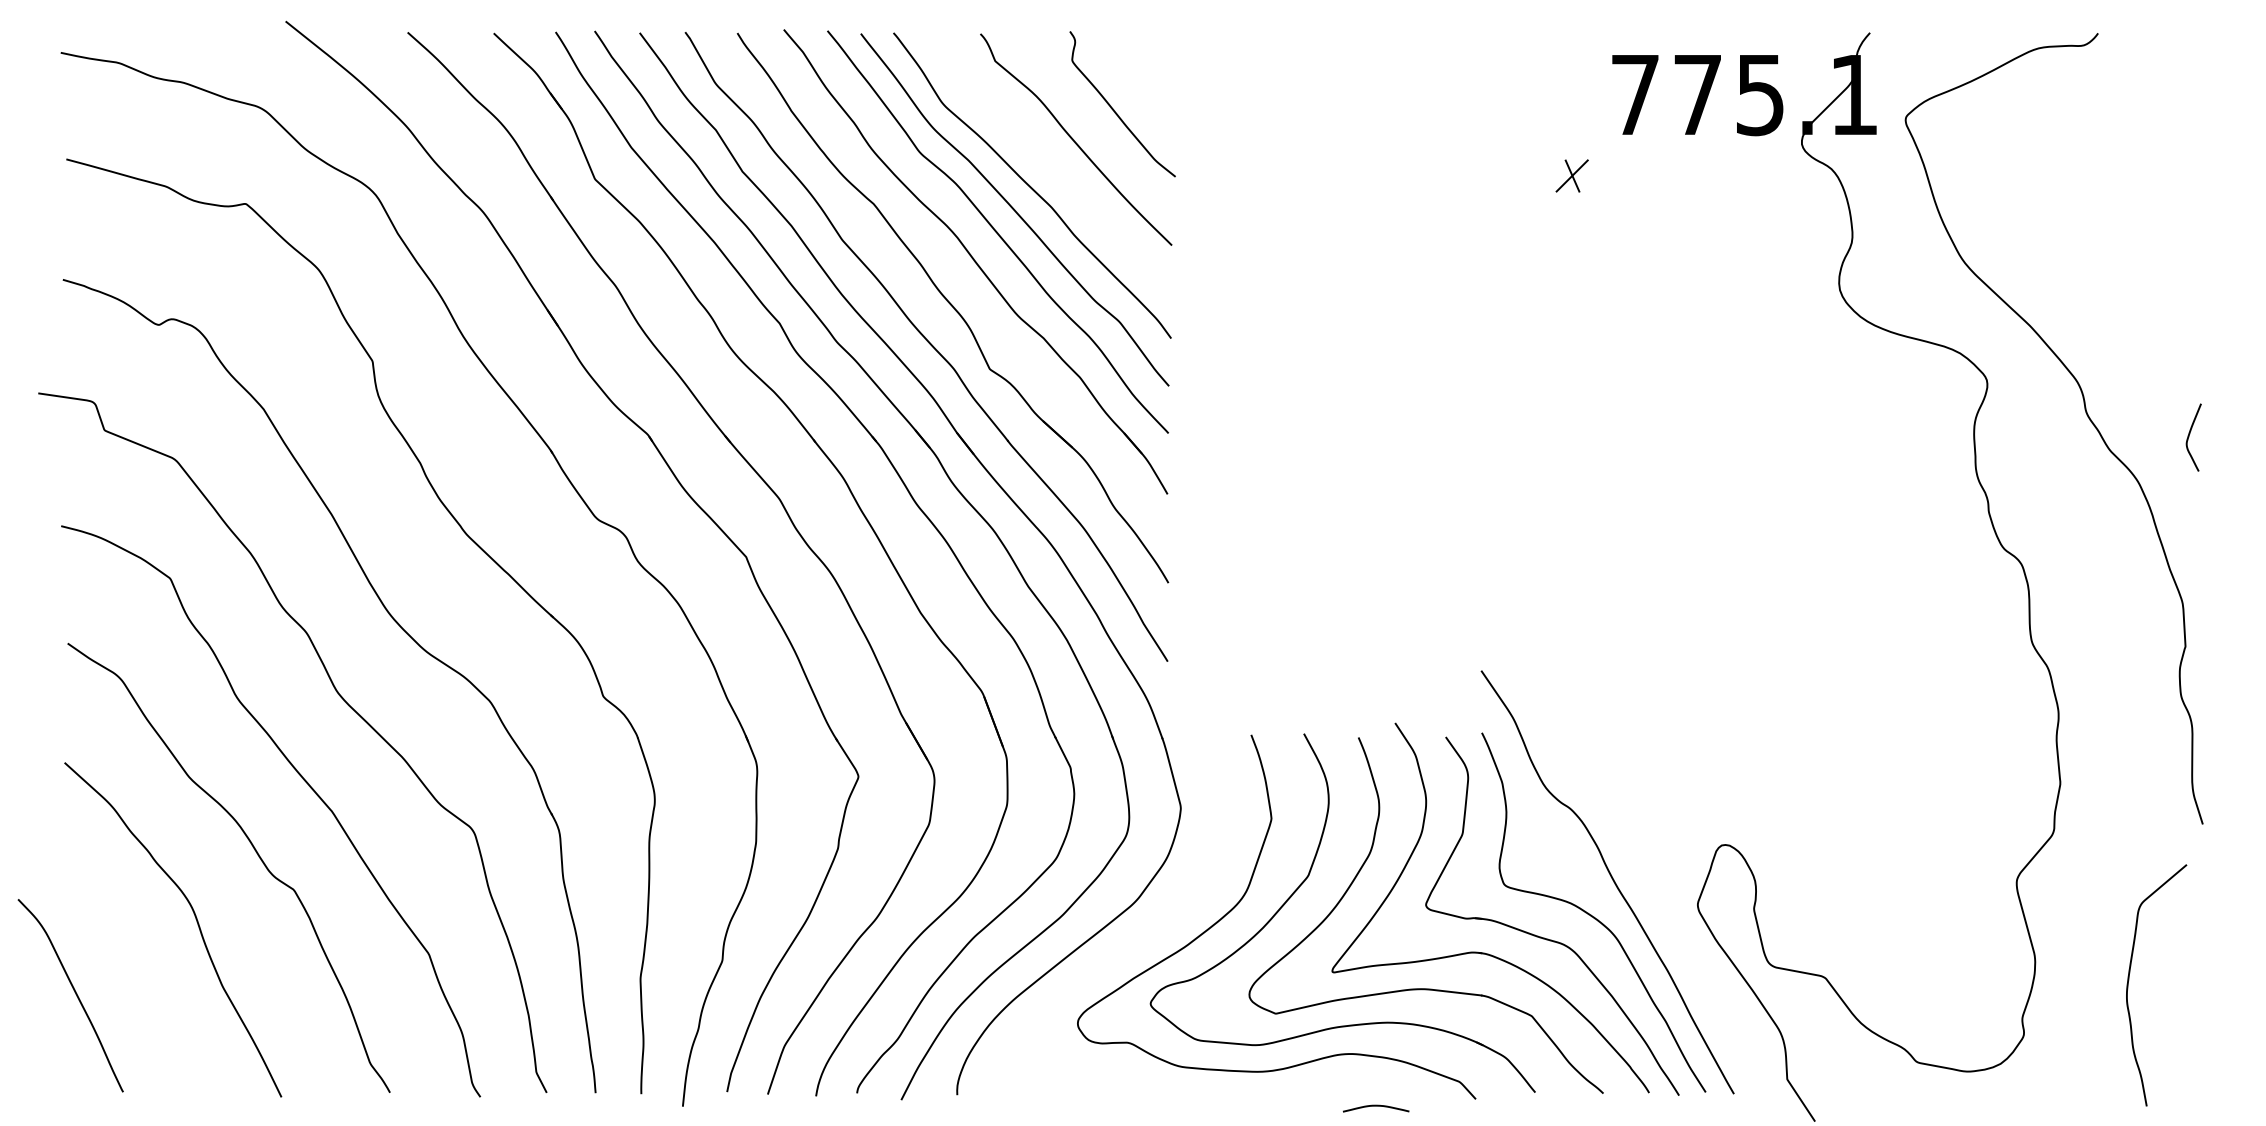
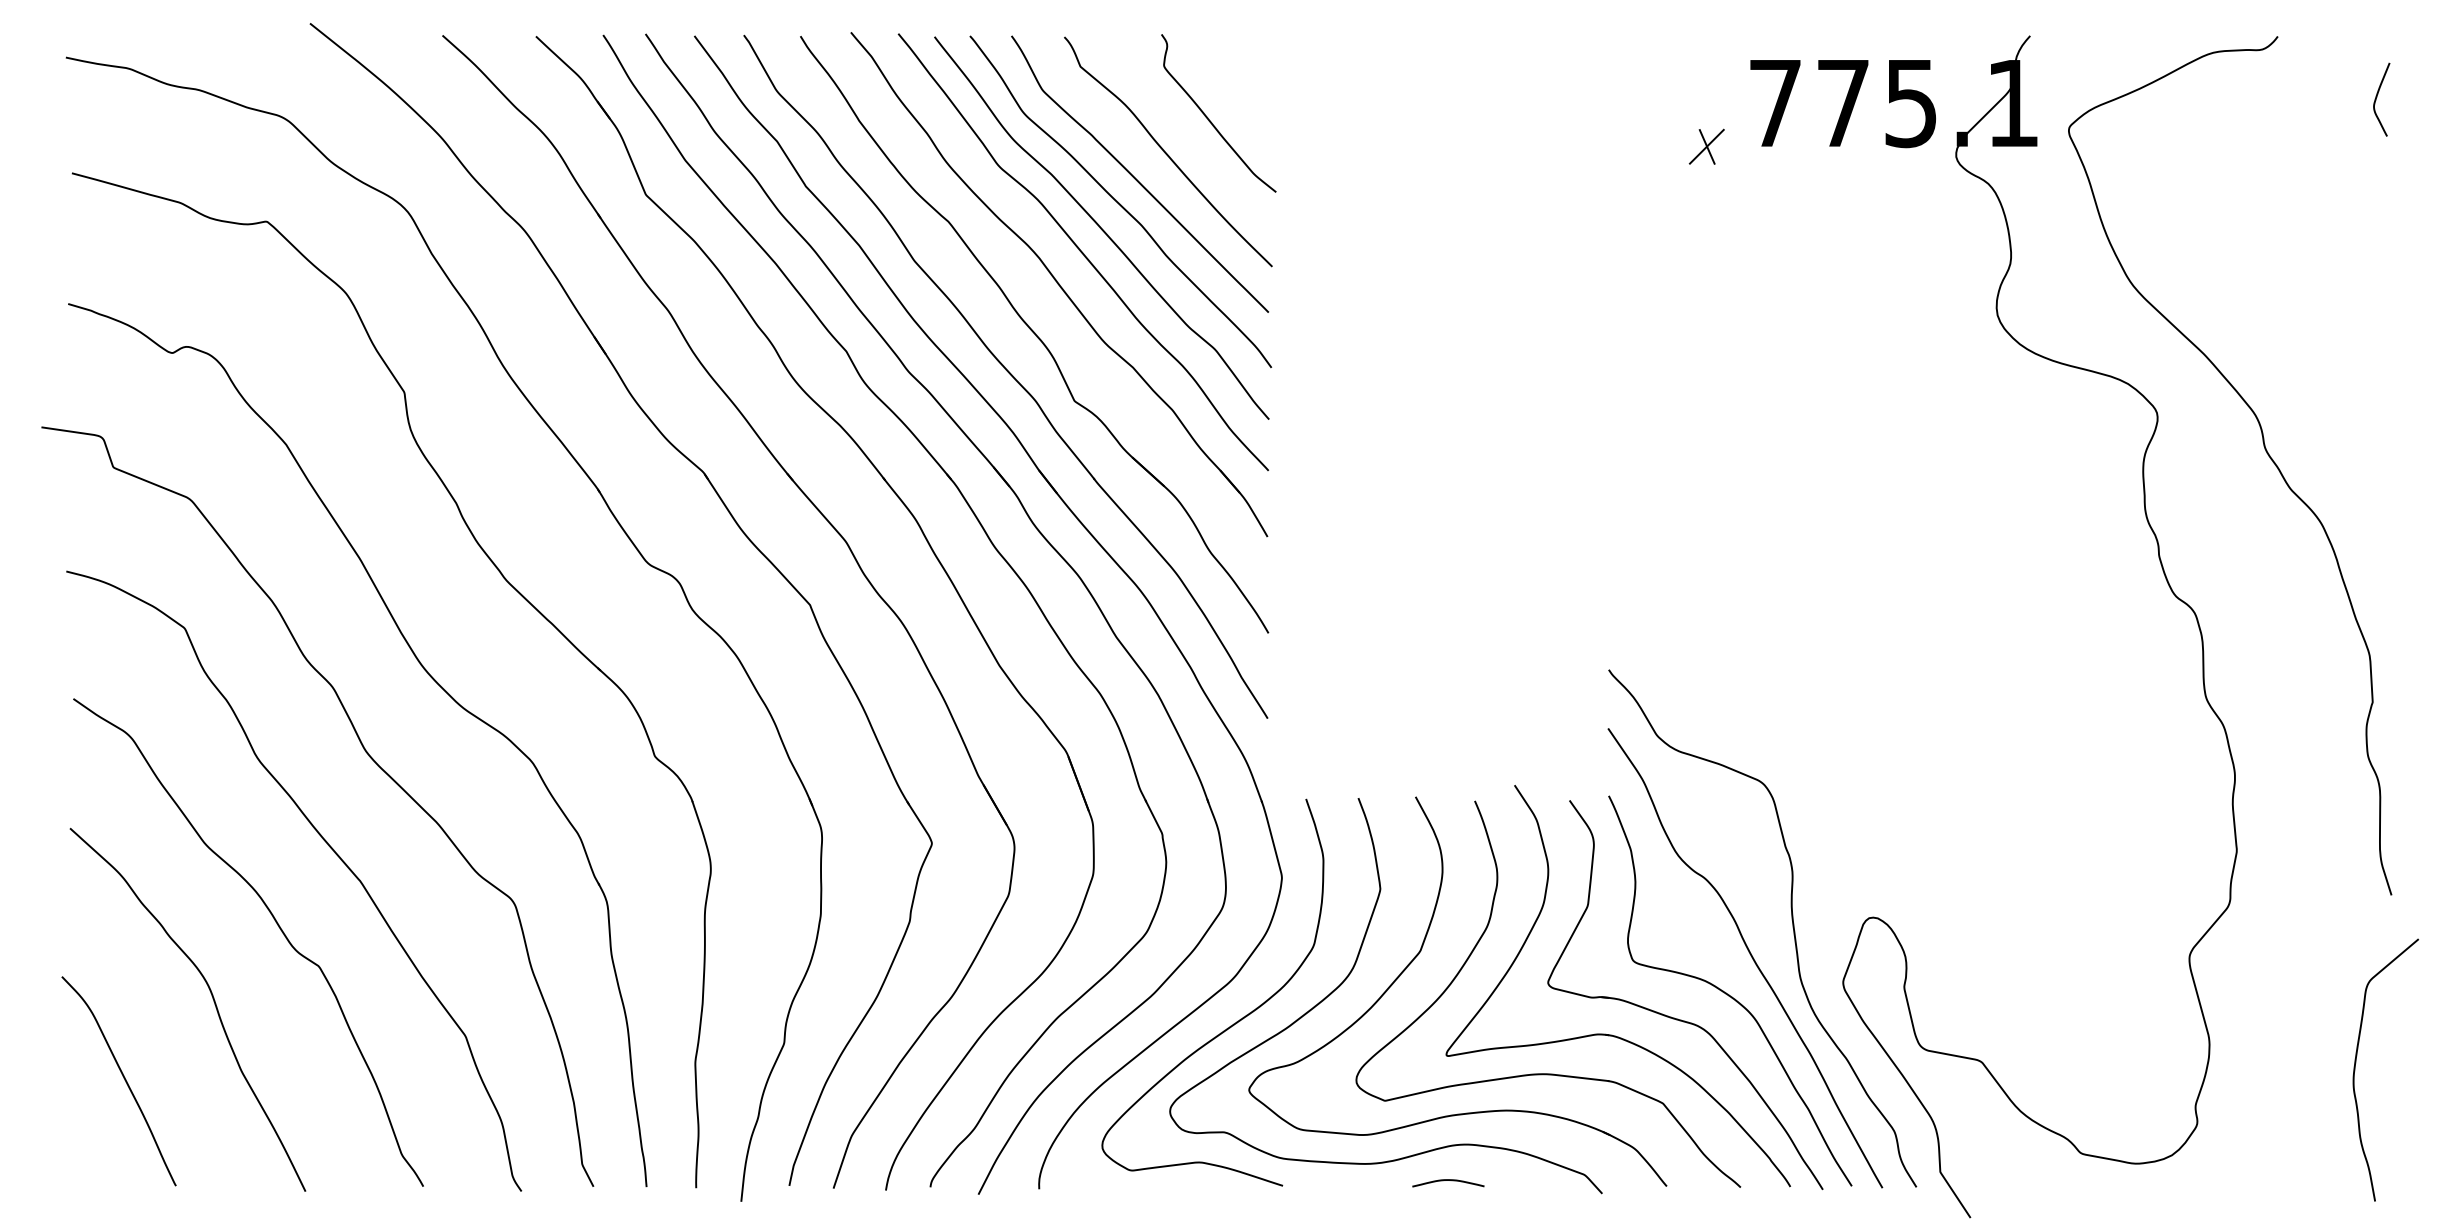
curve: (1045, 162) -> (1135, 176), added
part: (1571, 175) -> (1706, 146), moved
curve: (2189, 437) -> (2377, 99), moved
curve: (1650, 850) -> (1791, 923), added
curve: (1134, 943) -> (1231, 1024), added
curve: (2129, 980) -> (2356, 1064), moved
curve: (74, 992) -> (123, 1077), moved
curve: (1376, 1106) -> (1448, 1180), moved

